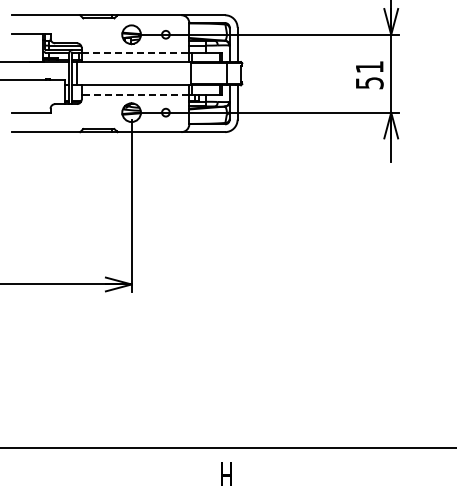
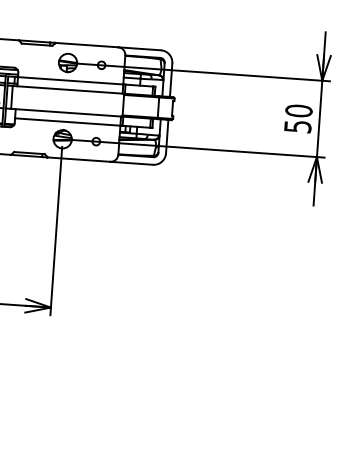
line: (135, 52) -> (70, 80), dashed -> solid
text: (369, 66) -> (298, 110), 51 -> 50
line: (135, 94) -> (67, 121), dashed -> solid

